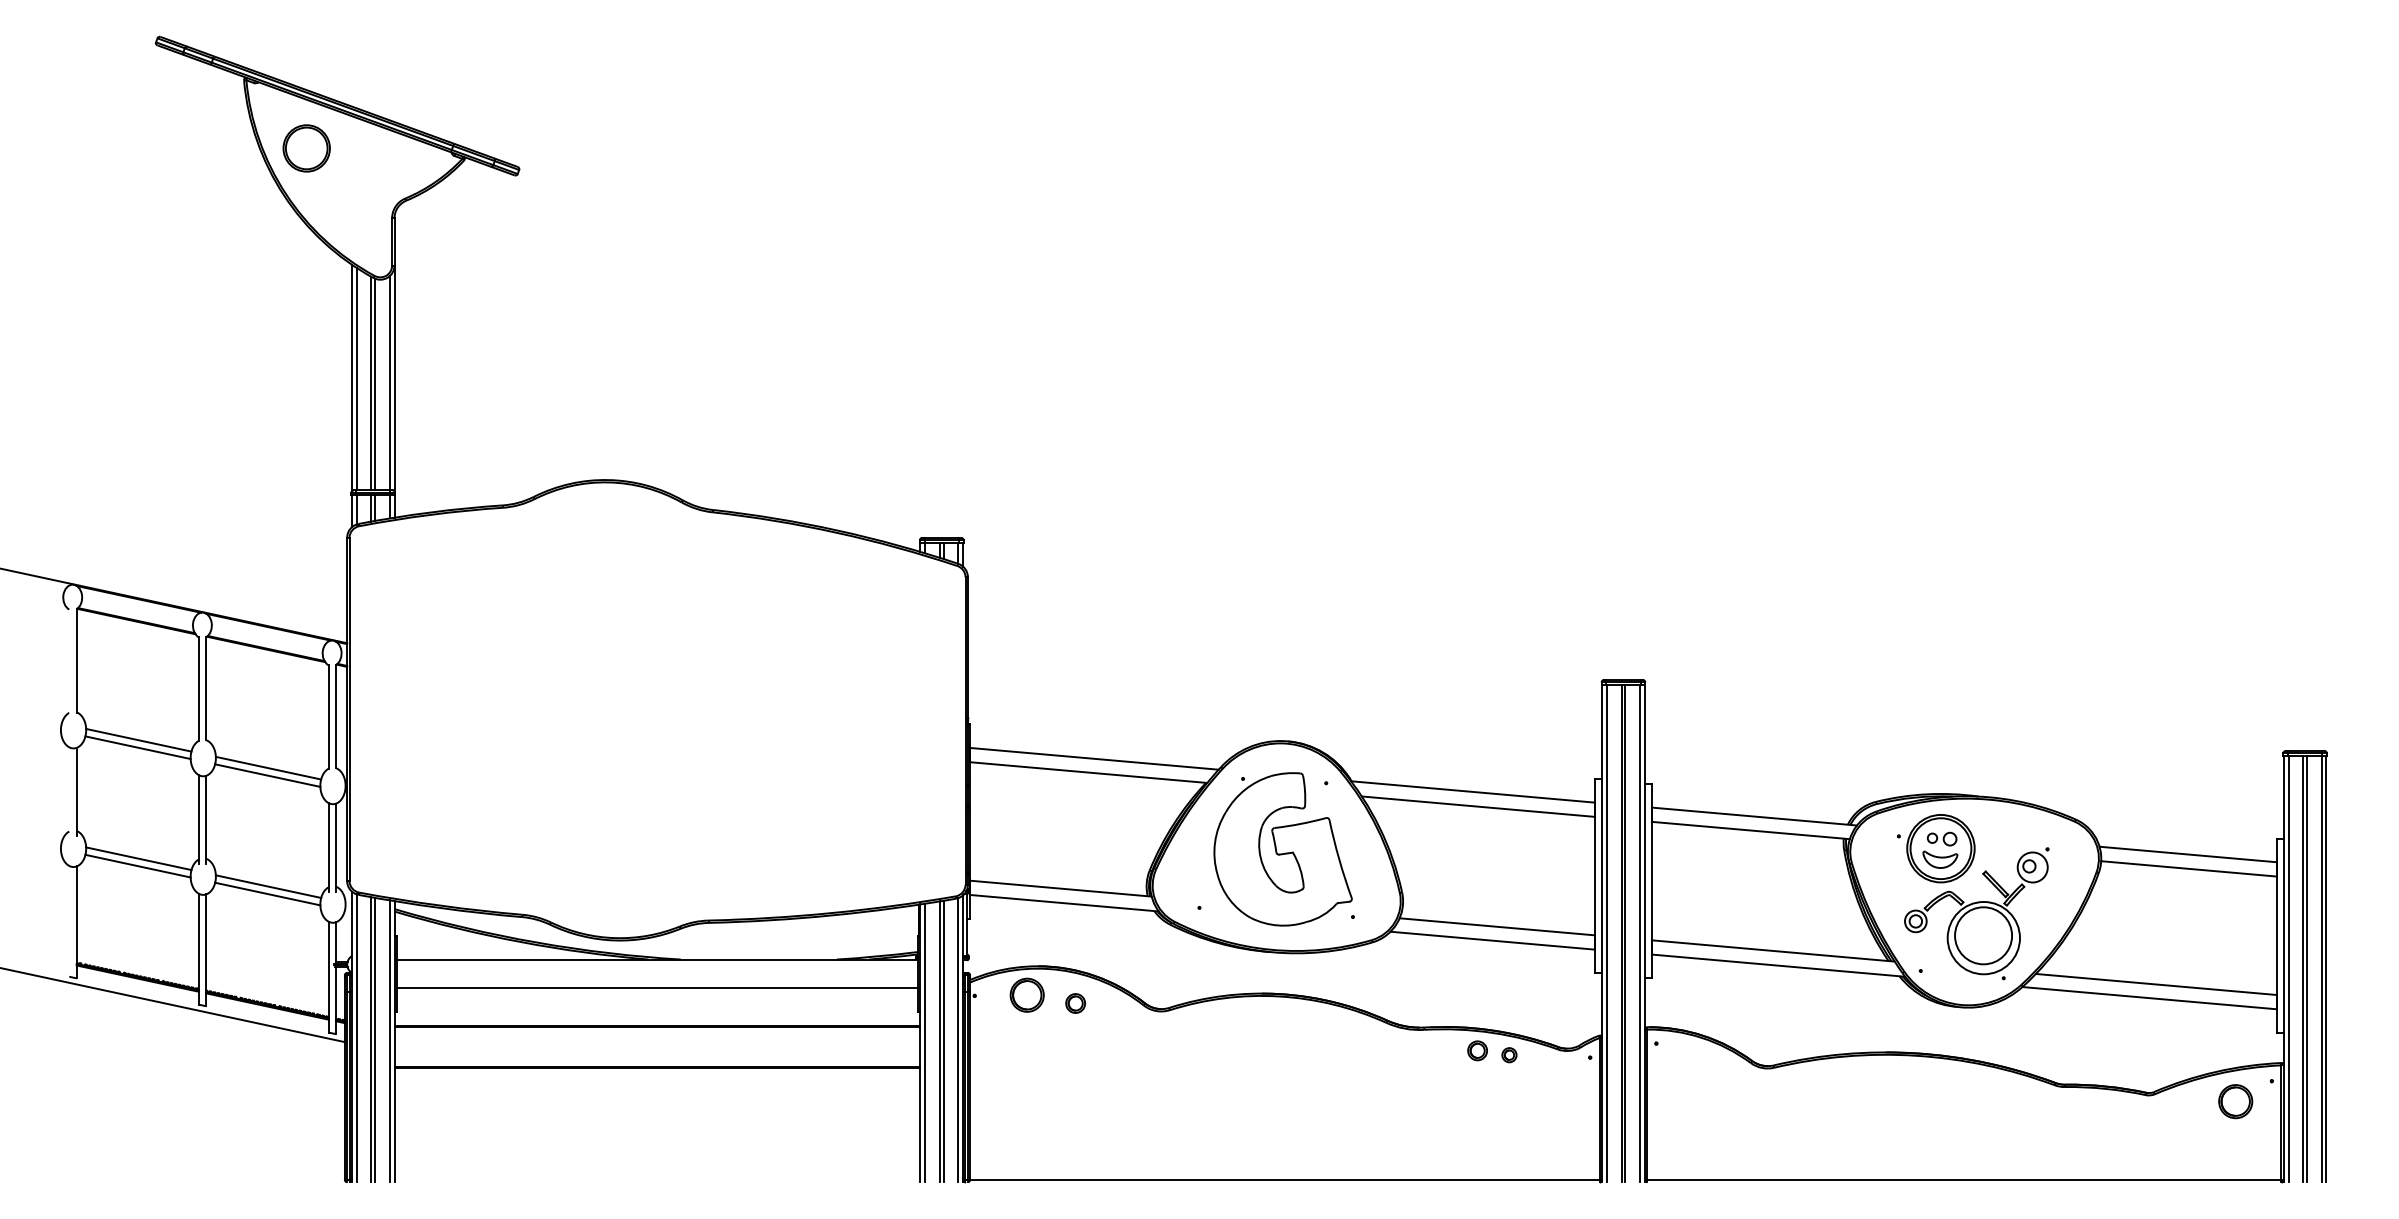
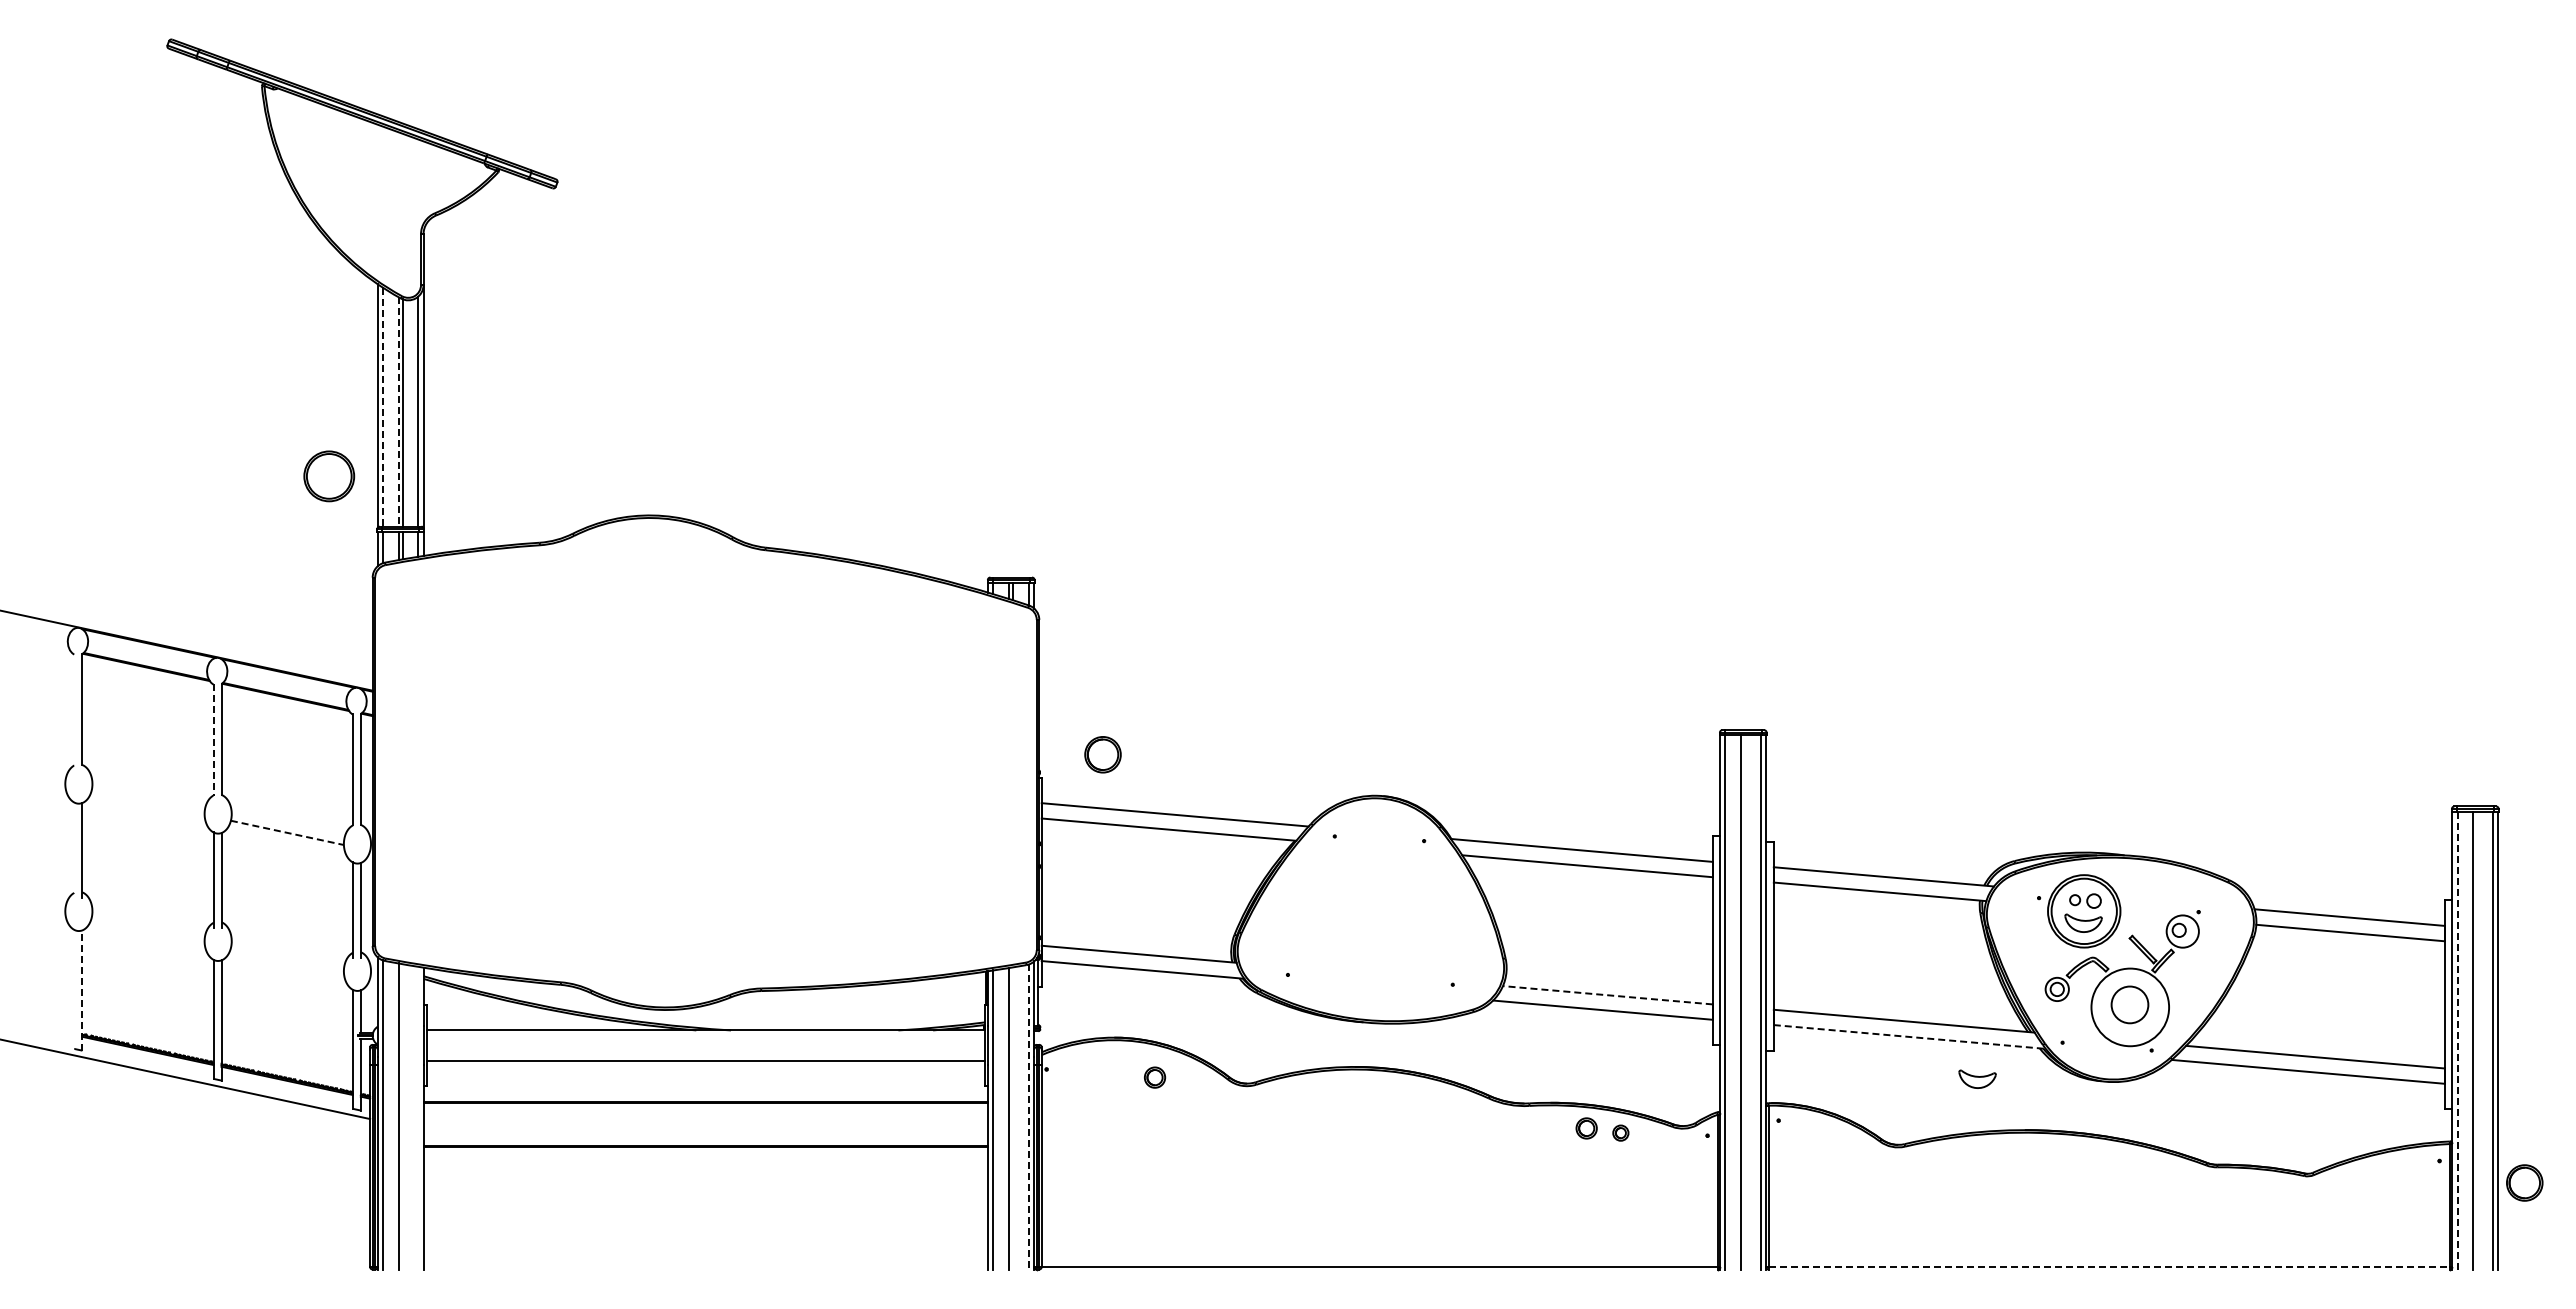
part: (306, 148) -> (329, 476), moved
line: (356, 379) -> (382, 407), solid -> dashed
line: (371, 383) -> (398, 411), solid -> dashed
line: (198, 689) -> (213, 740), solid -> dashed
line: (138, 739) -> (148, 794), removed
line: (137, 747) -> (147, 802), removed
line: (267, 767) -> (287, 824), removed
line: (267, 775) -> (287, 832), solid -> dashed
part: (1282, 848) -> (1377, 911), removed
line: (138, 858) -> (148, 921), removed
line: (137, 865) -> (147, 929), removed
line: (267, 886) -> (287, 951), removed
line: (266, 893) -> (286, 959), removed
line: (76, 922) -> (82, 990), solid -> dashed
line: (1497, 927) -> (1607, 995), solid -> dashed
line: (1625, 933) -> (1745, 1002), removed
circle: (1983, 935) -> (2129, 1004), size x0.6
line: (1779, 966) -> (1910, 1037), solid -> dashed
line: (2288, 968) -> (2457, 1040), solid -> dashed
line: (2307, 968) -> (2477, 1040), removed
part: (1026, 995) -> (1102, 754), moved
part: (1841, 1004) -> (1977, 1078), added
line: (374, 1039) -> (402, 1116), removed
line: (958, 1039) -> (1029, 1116), solid -> dashed
line: (389, 1040) -> (418, 1117), removed
line: (943, 1041) -> (1013, 1118), removed
part: (2235, 1101) -> (2524, 1182), moved
line: (1964, 1179) -> (2109, 1266), solid -> dashed

